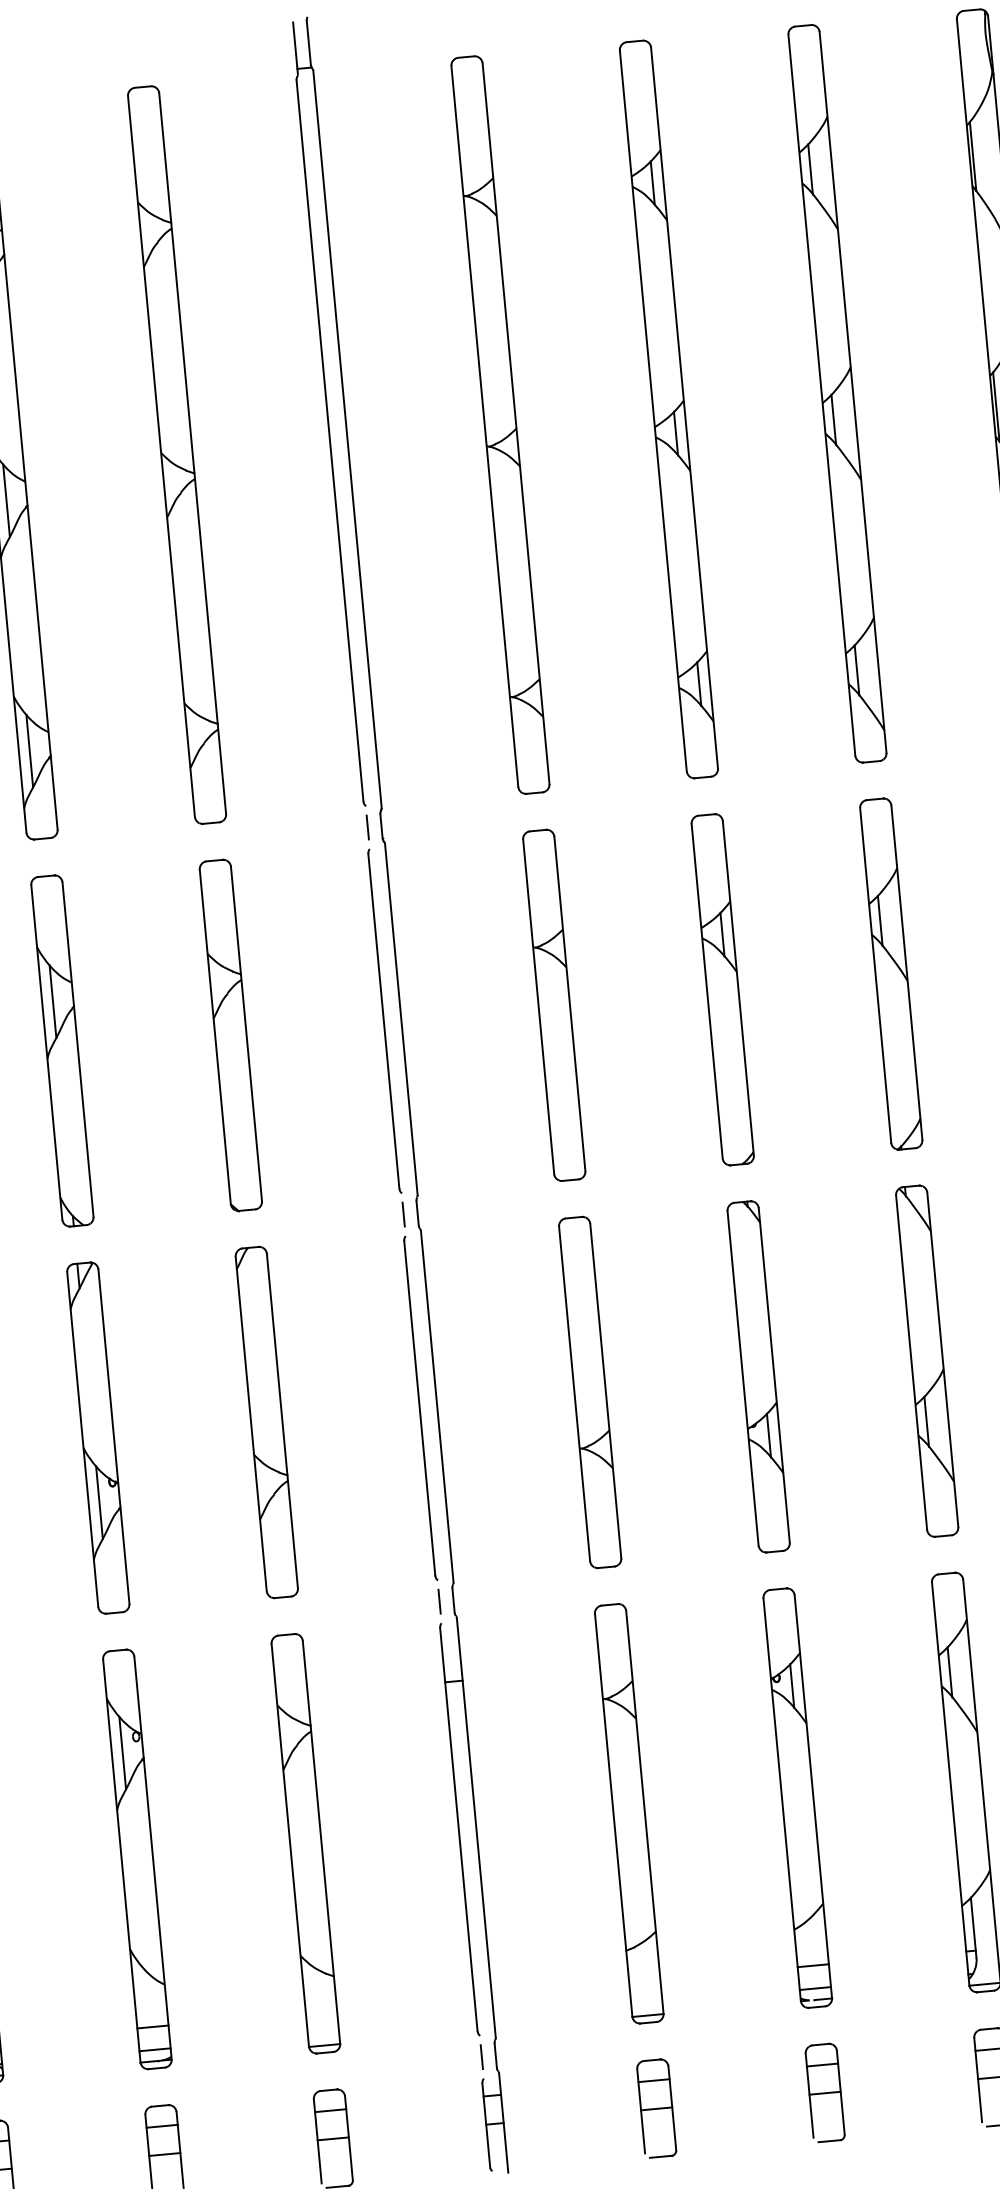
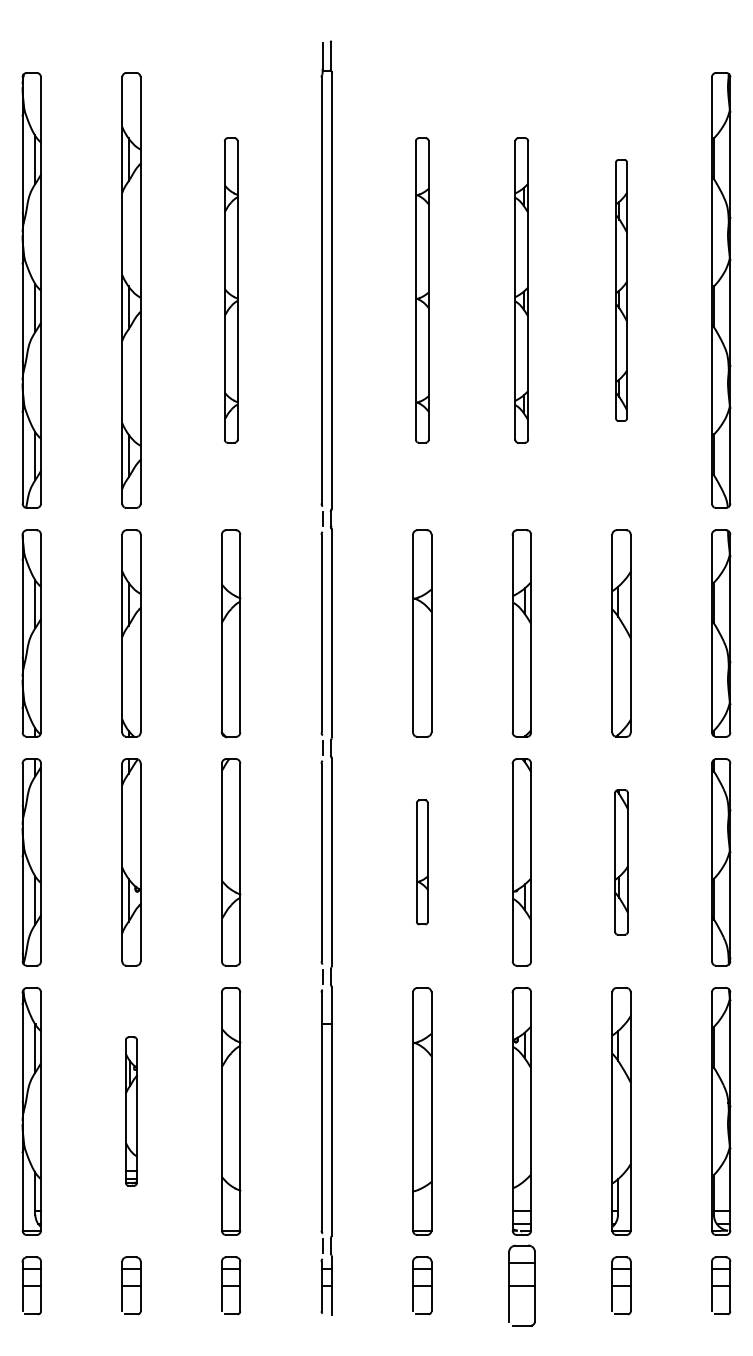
part: (837, 393) -> (621, 290), size x0.6
part: (668, 409) -> (521, 290), size x0.7
part: (500, 425) -> (422, 290), size x0.7
part: (177, 455) -> (231, 290), size x0.7
part: (927, 1361) -> (621, 862), size x0.7
part: (590, 1392) -> (422, 862), size x0.6
part: (137, 1859) -> (131, 1111), size x0.6
part: (824, 2092) -> (521, 1285), size x1.4

